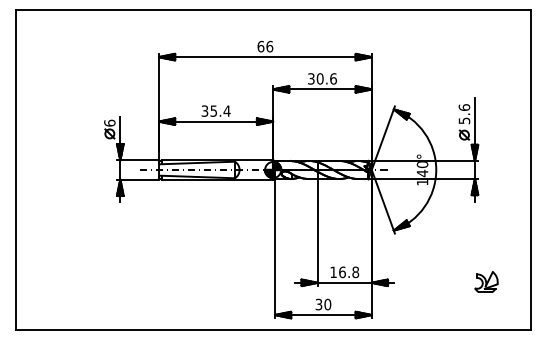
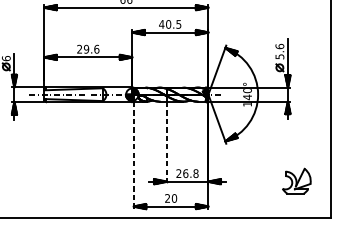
text: (321, 78) -> (169, 24), 30.6 -> 40.5
text: (215, 110) -> (87, 48), 35.4 -> 29.6
line: (317, 232) -> (166, 142), solid -> dashed
line: (275, 248) -> (134, 155), solid -> dashed
text: (333, 271) -> (178, 172), 16.8 -> 26.8
part: (486, 281) -> (296, 180), size x1.6
text: (318, 304) -> (167, 198), 30 -> 20

